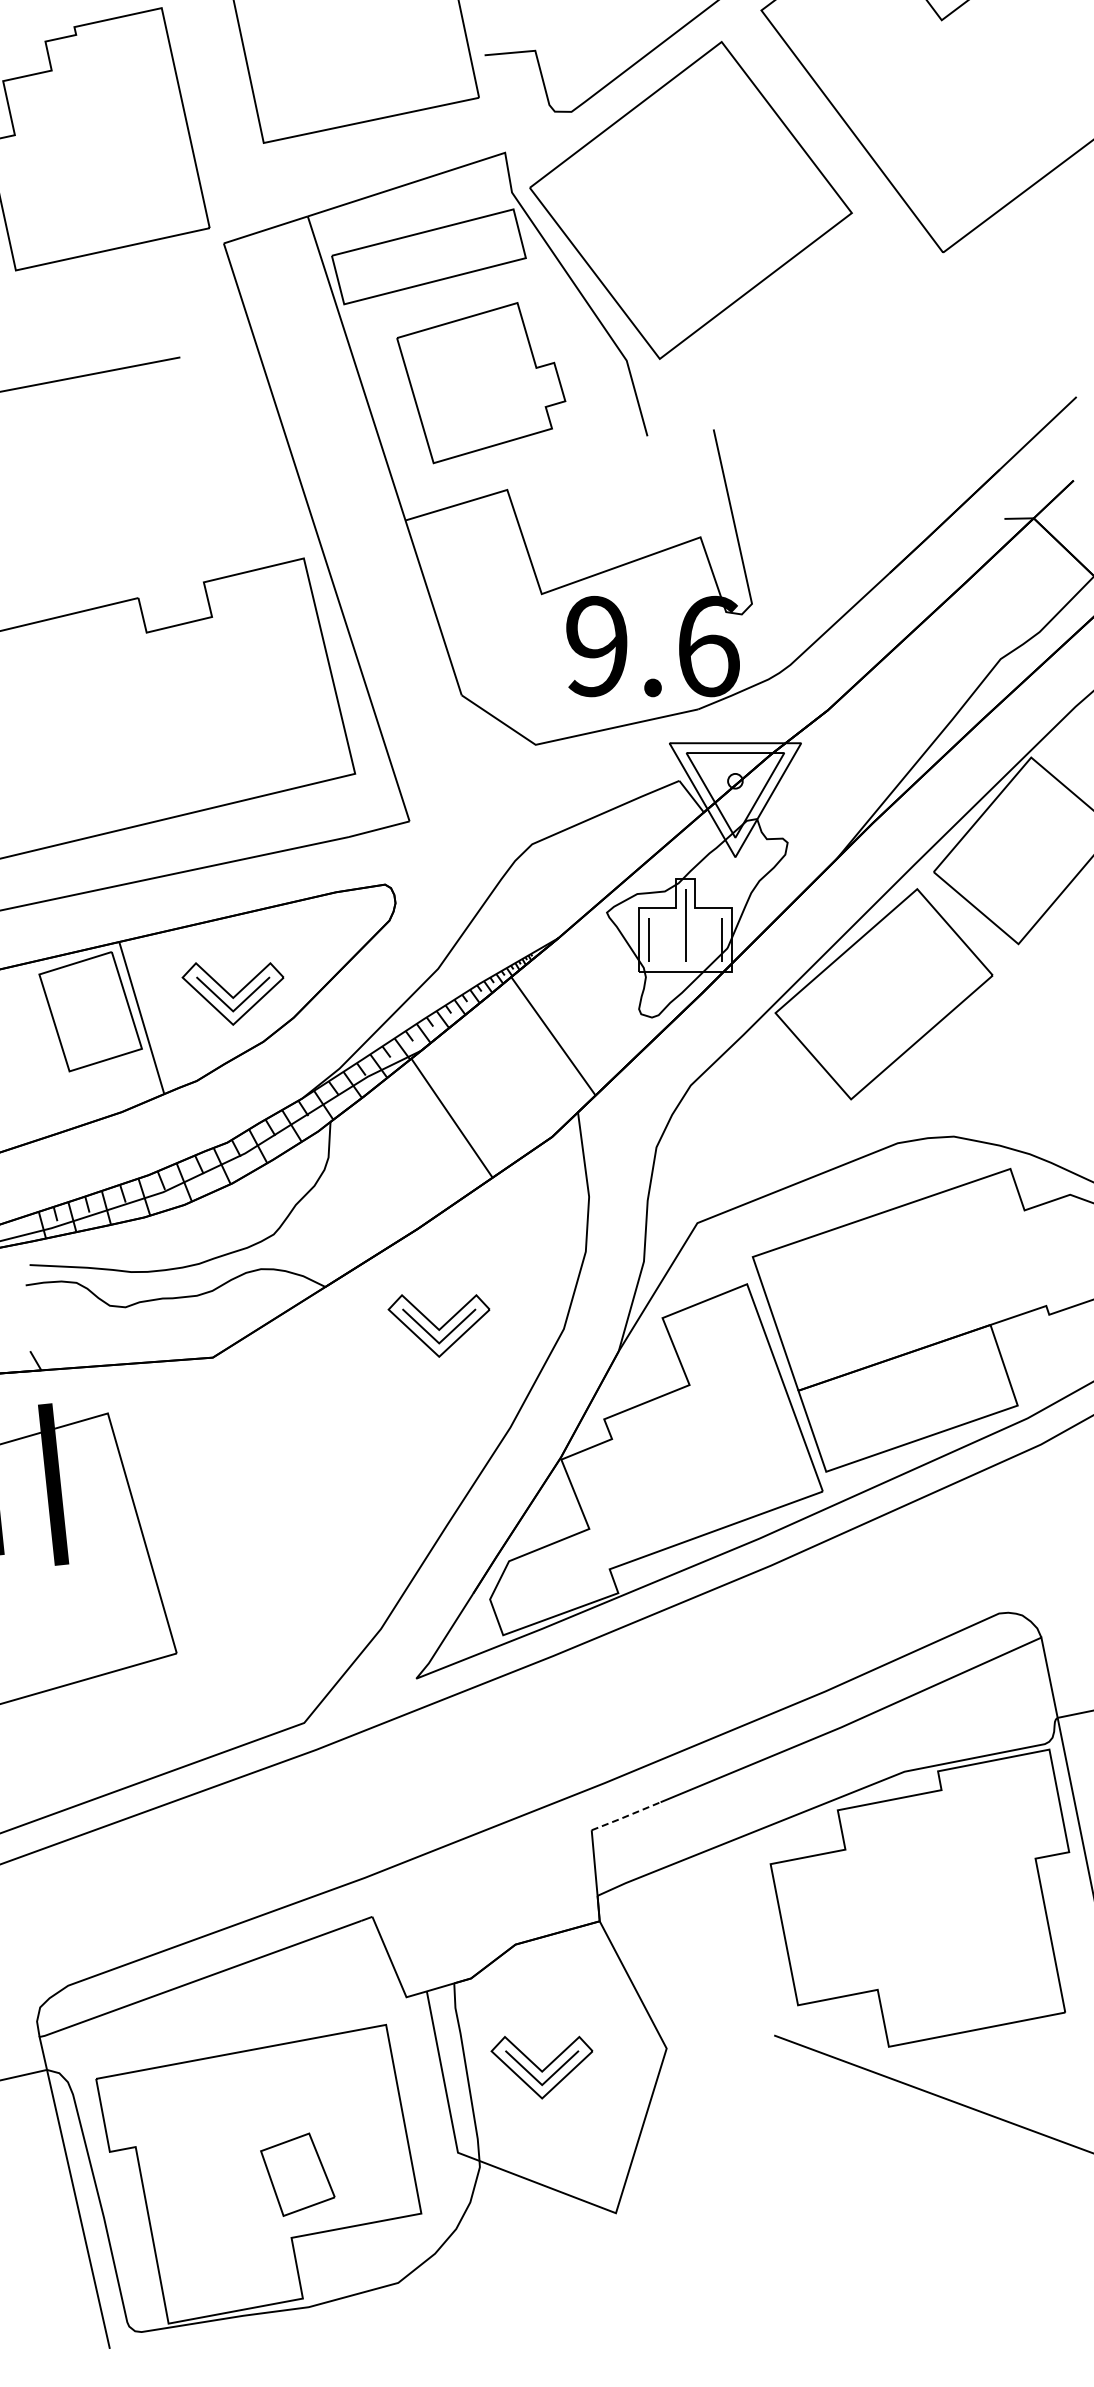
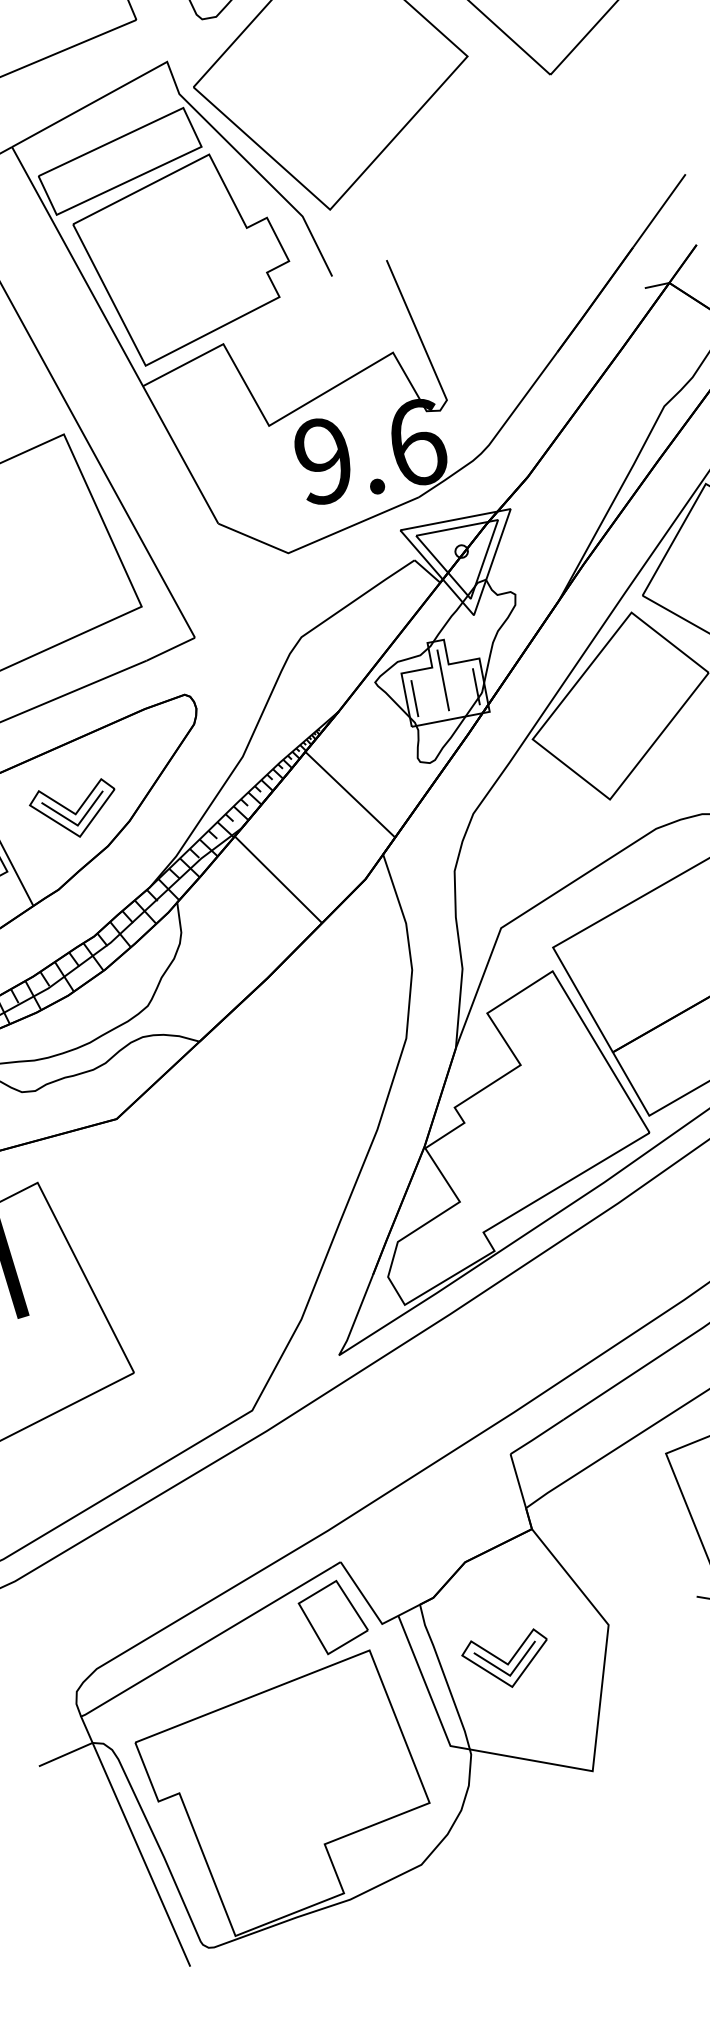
part: (481, 382) -> (184, 258), size x1.43
part: (438, 1325) -> (300, 1055), removed
line: (625, 1816) -> (536, 1437), dashed -> solid
part: (297, 2174) -> (333, 1617), moved

